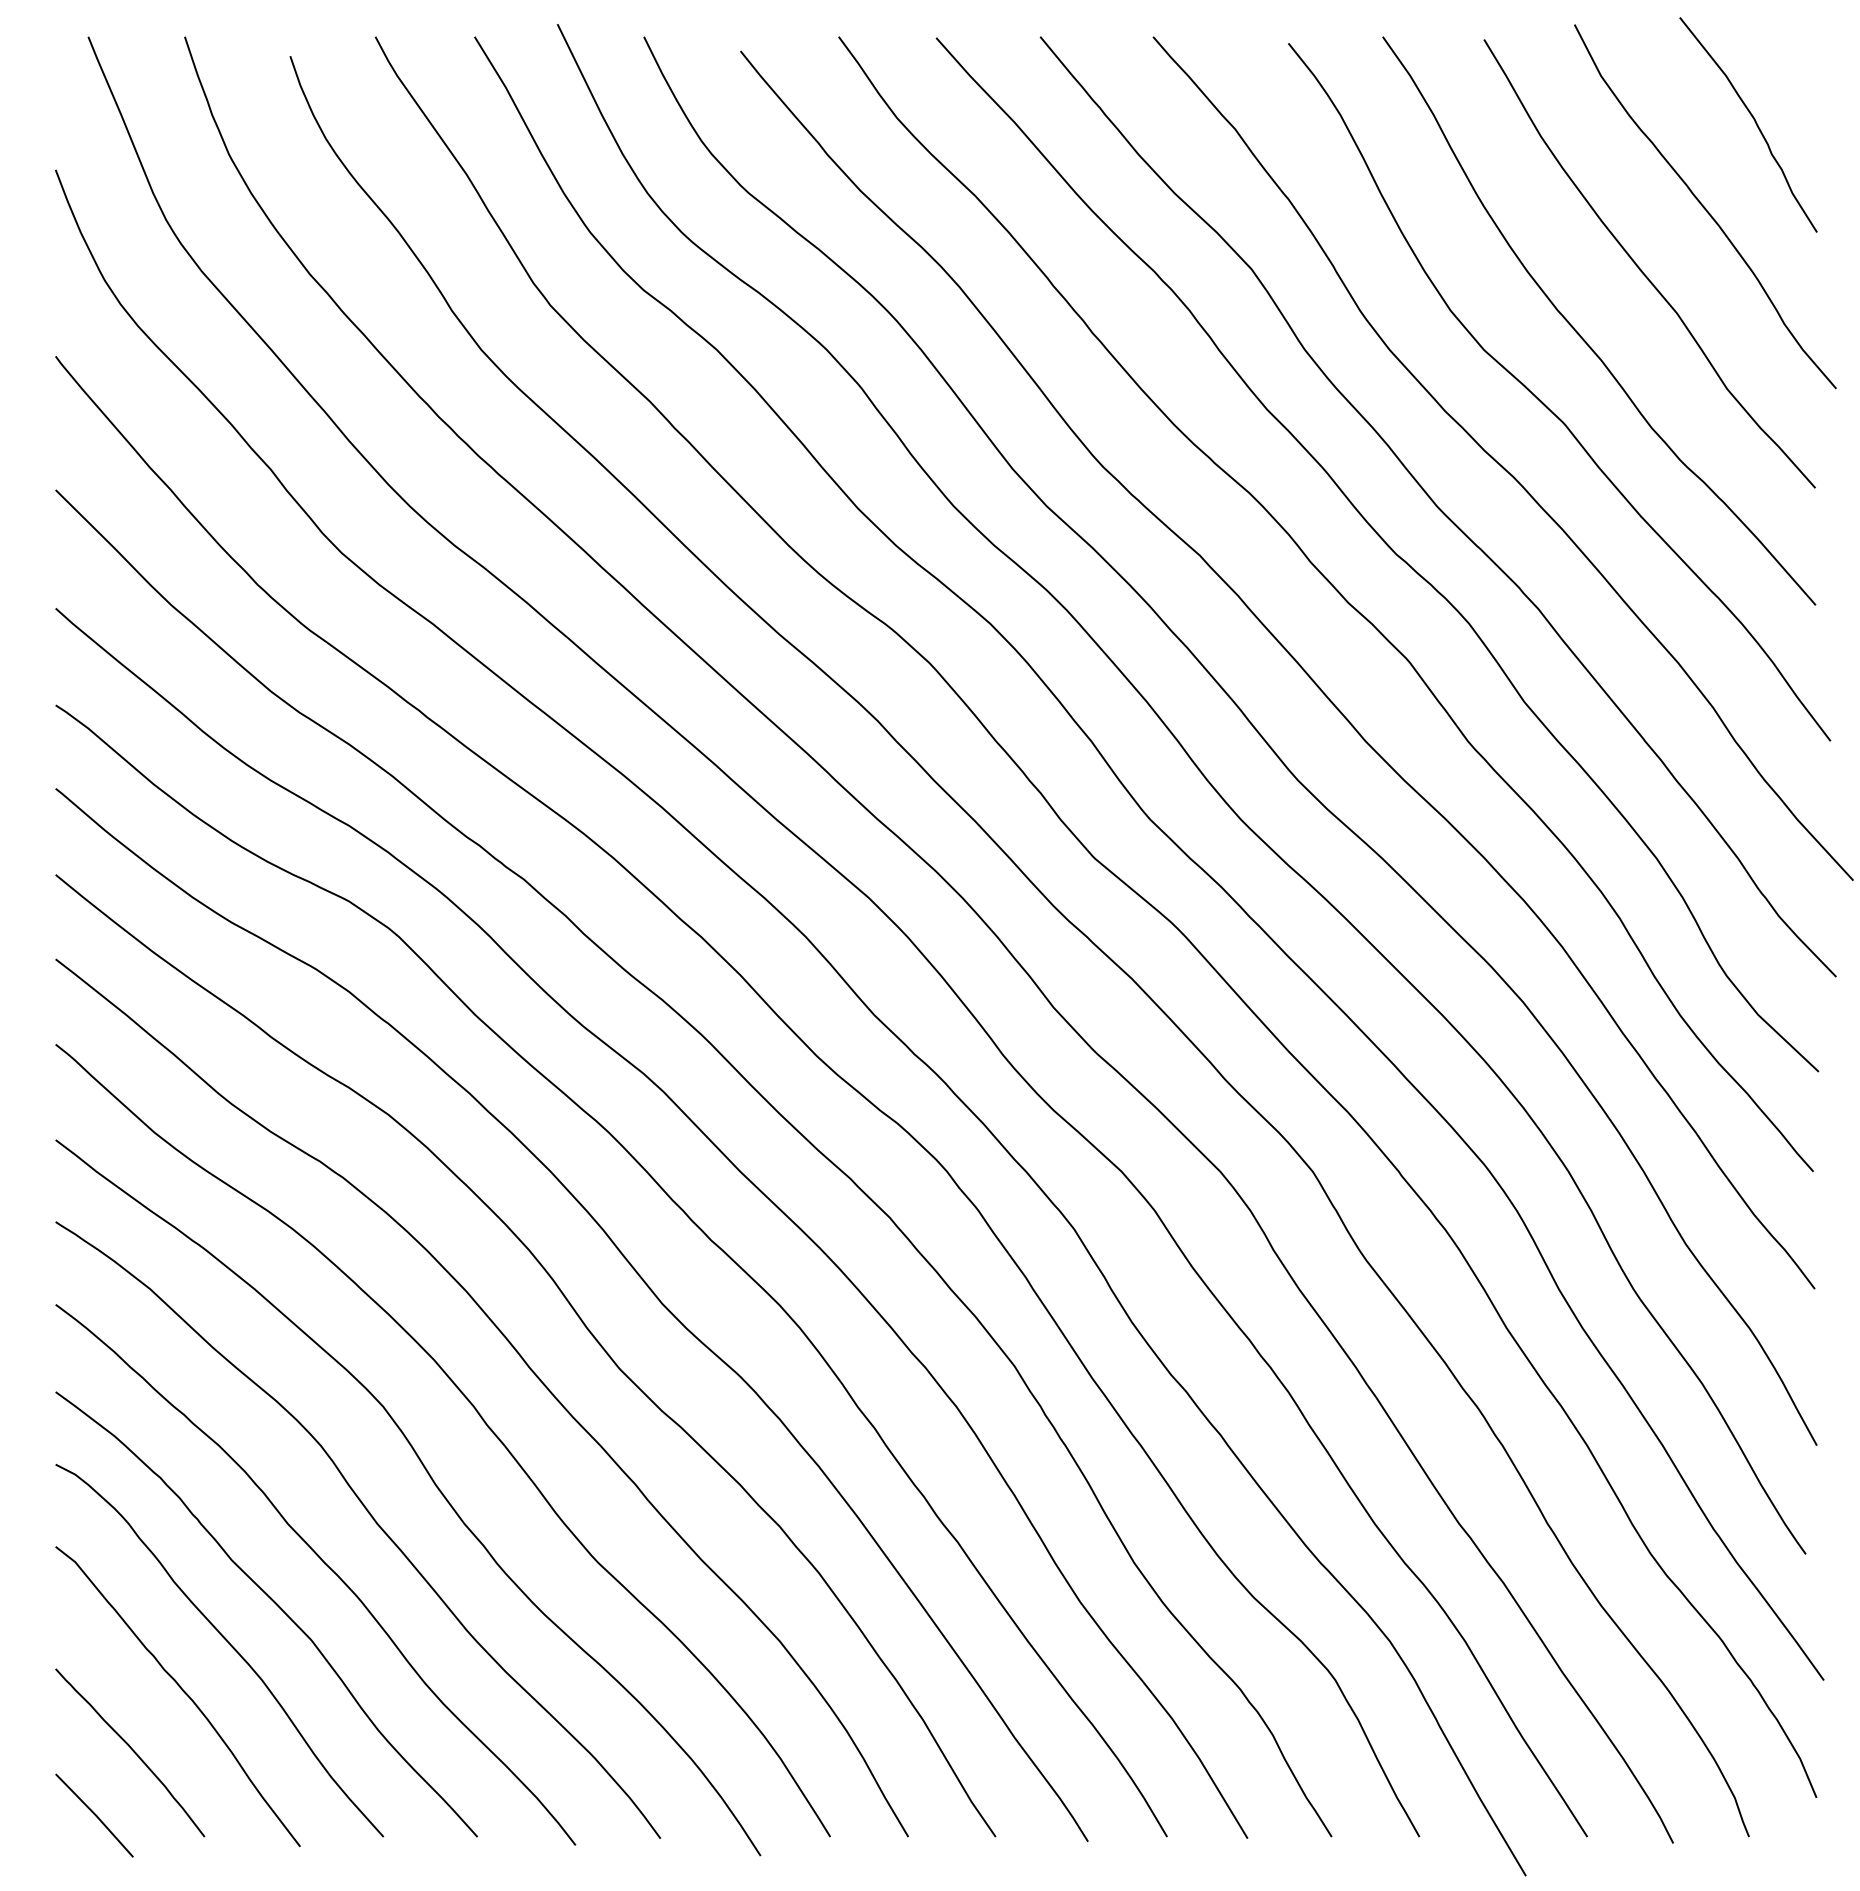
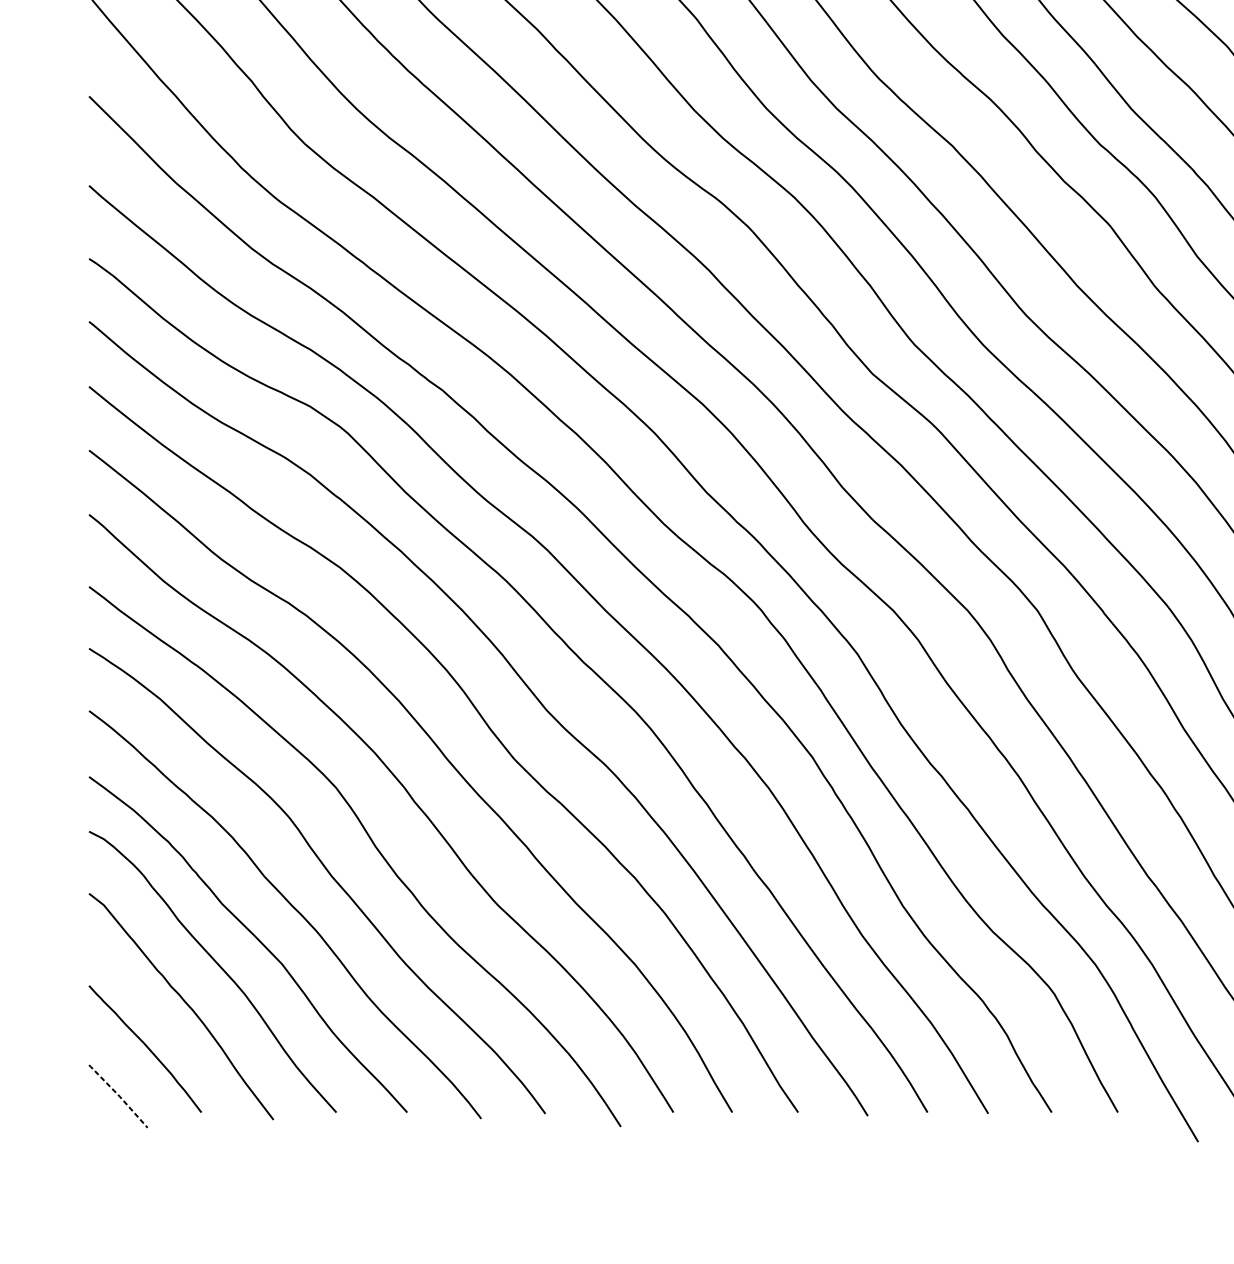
line: (95, 1815) -> (119, 1096), solid -> dashed

